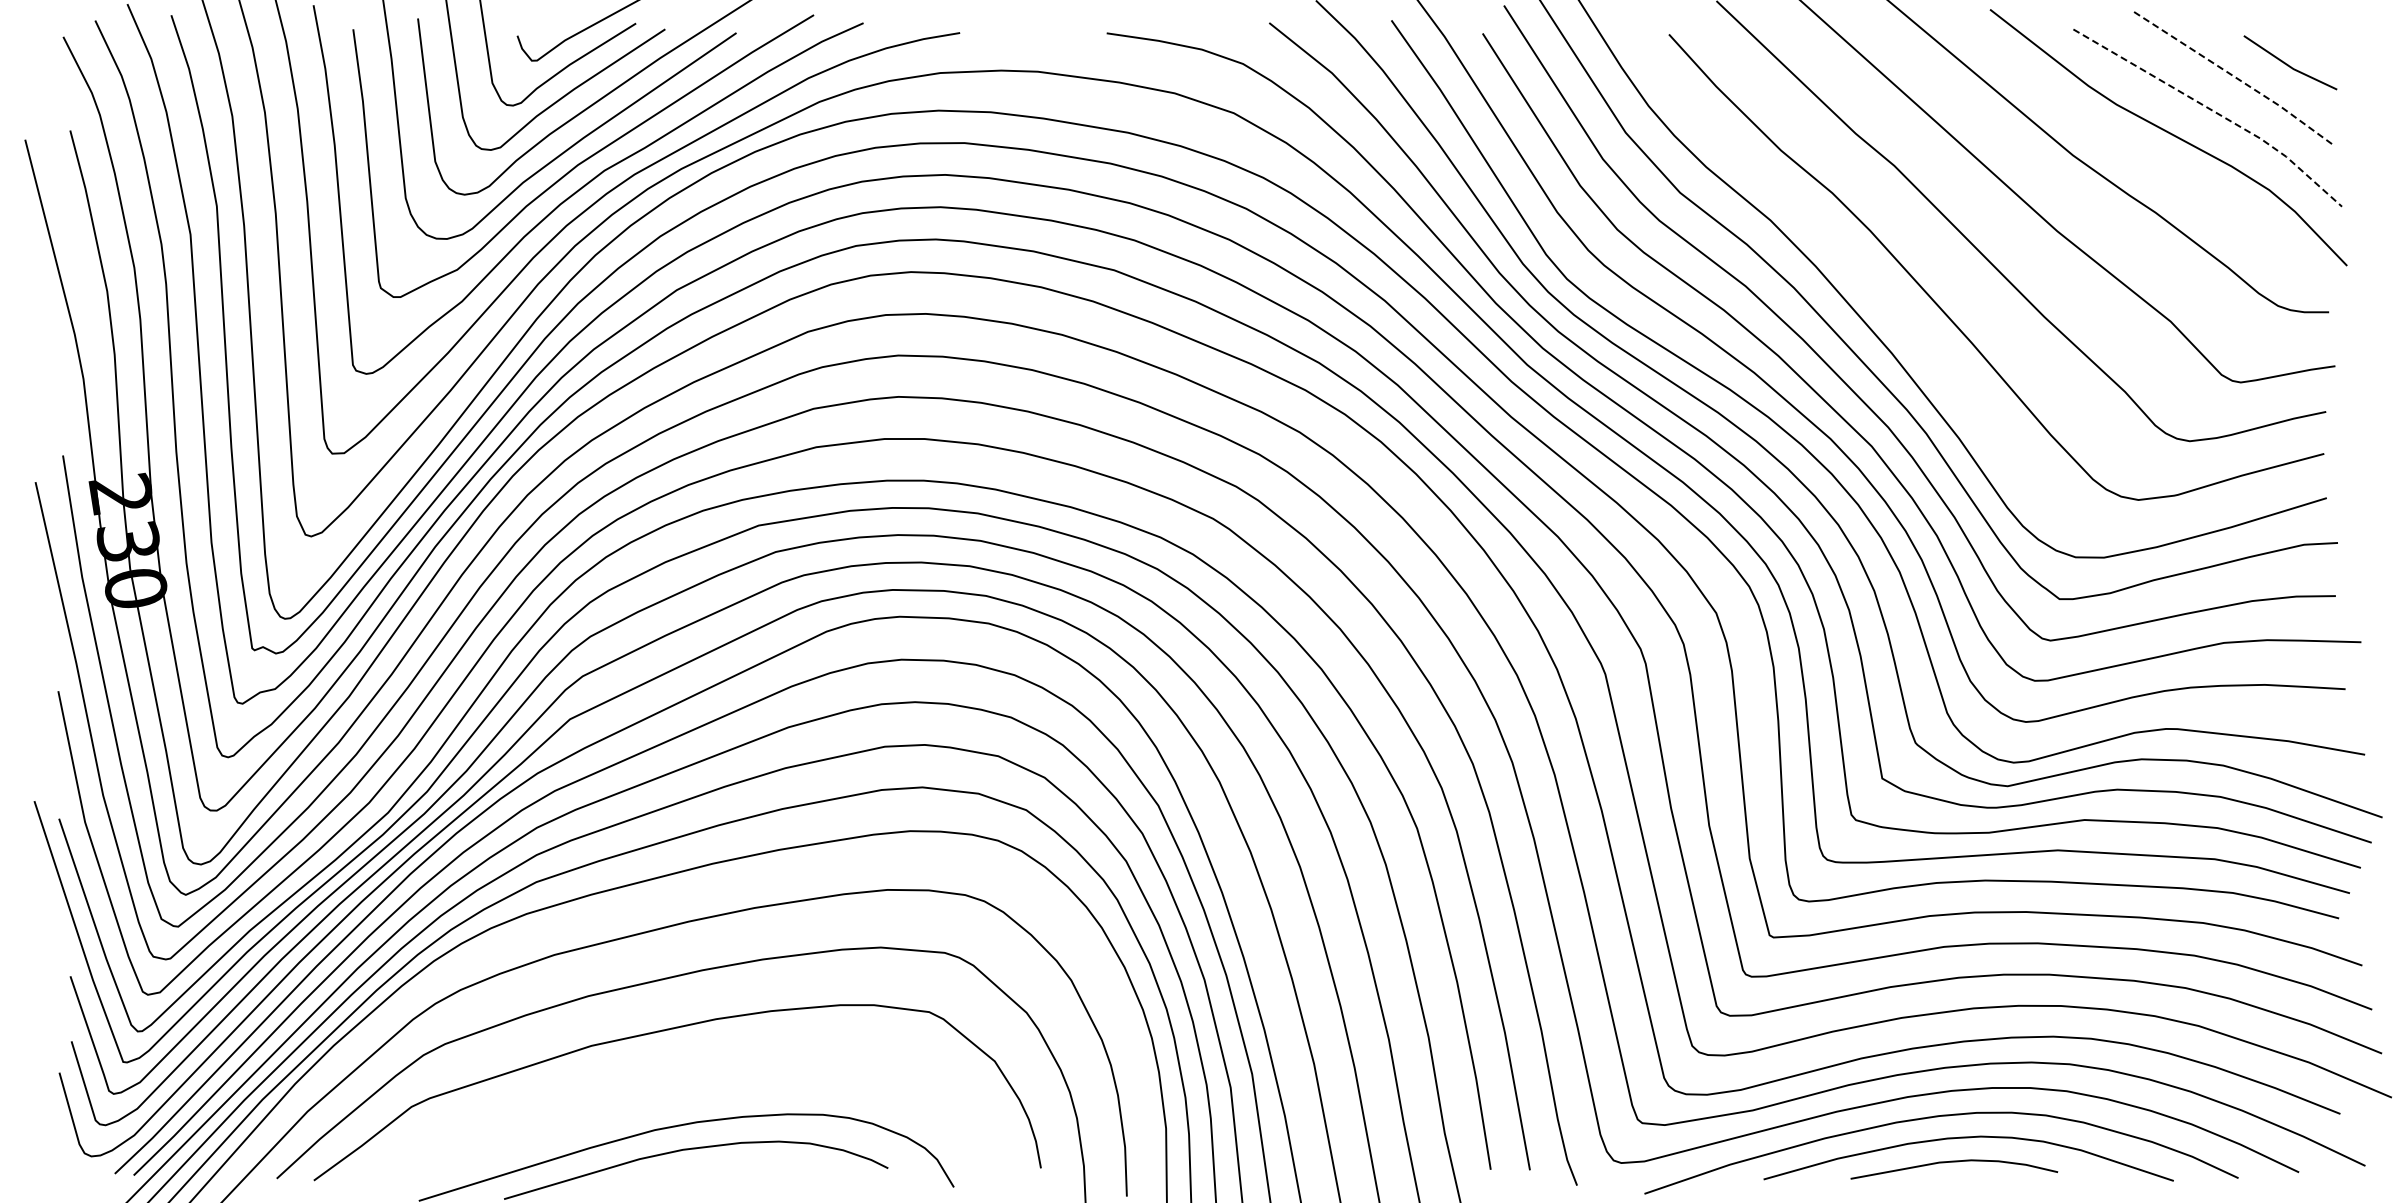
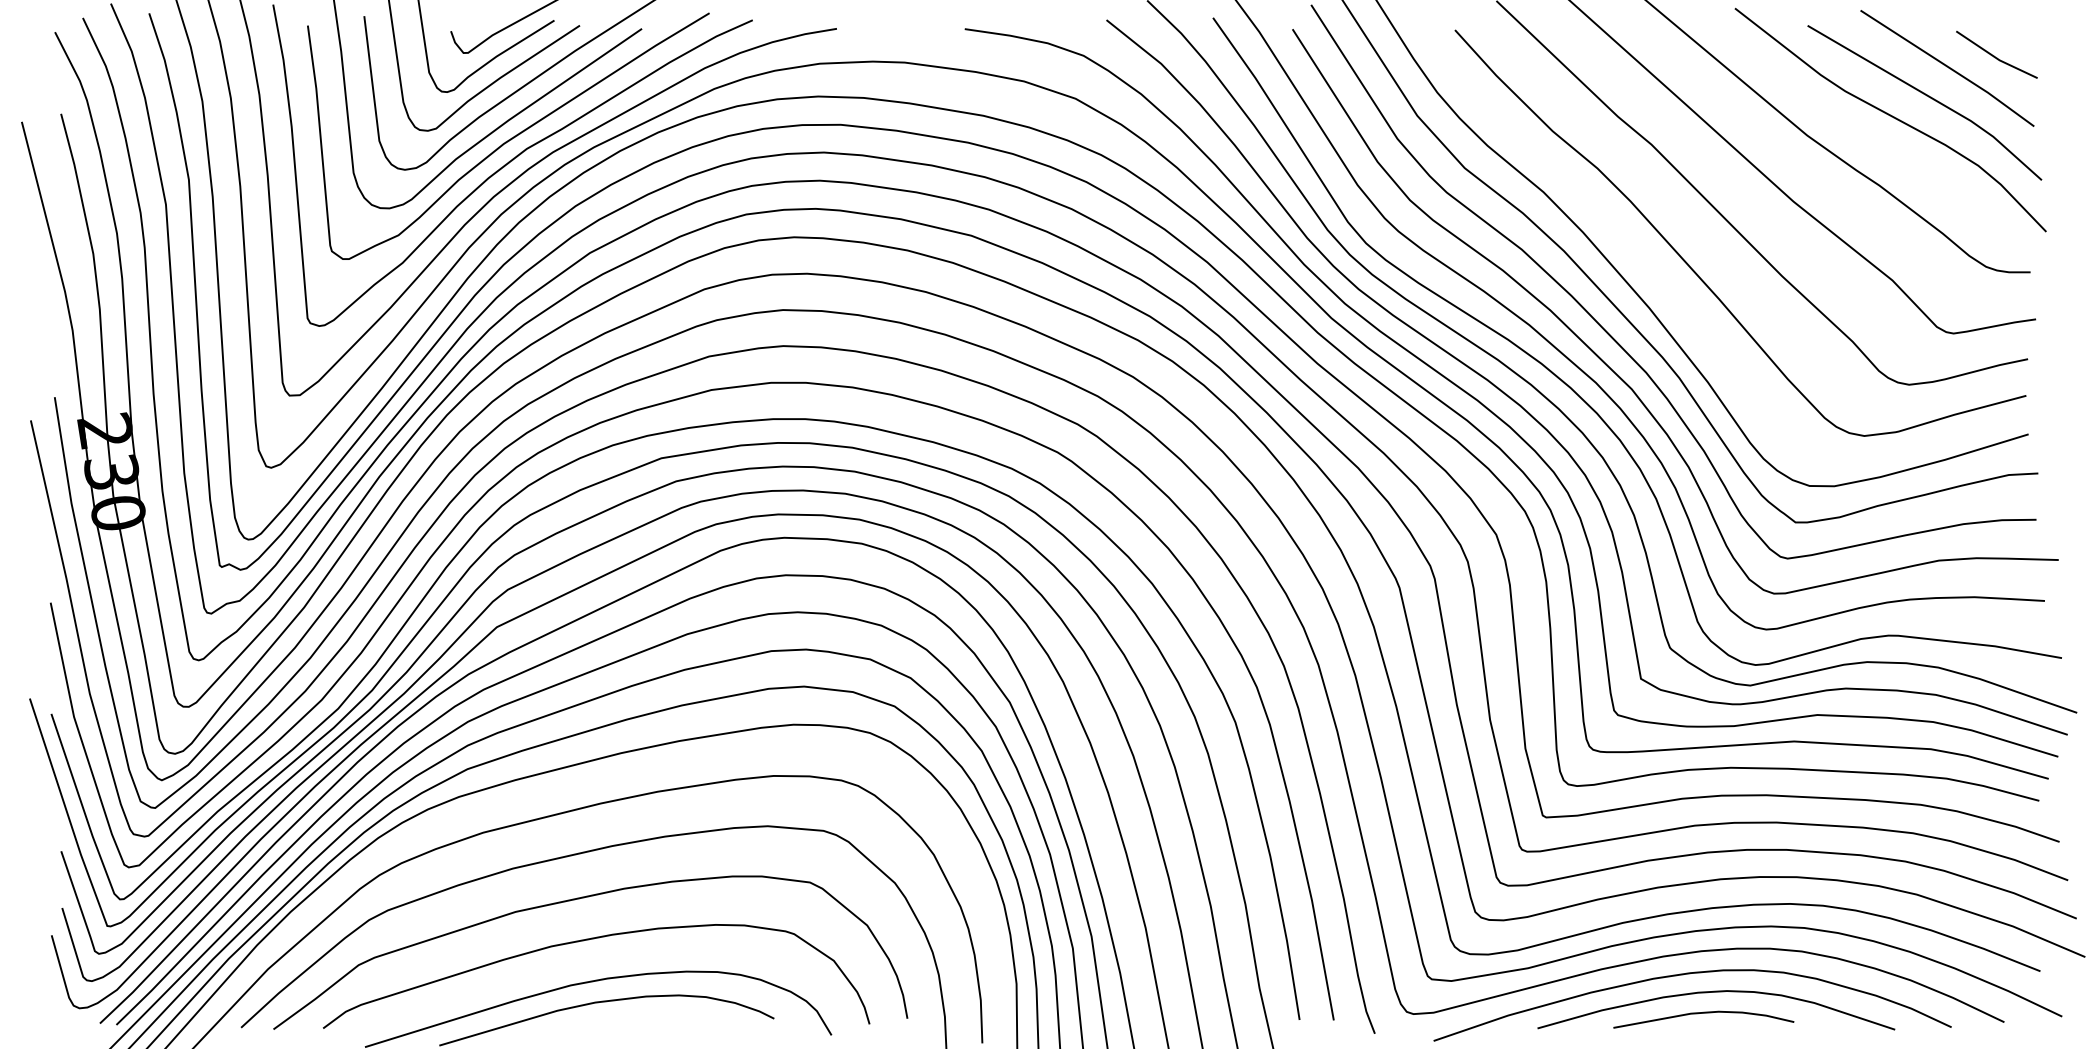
line: (2235, 77) -> (1948, 67), dashed -> solid
line: (2214, 111) -> (1930, 97), dashed -> solid
curve: (675, 1078) -> (588, 940), added

